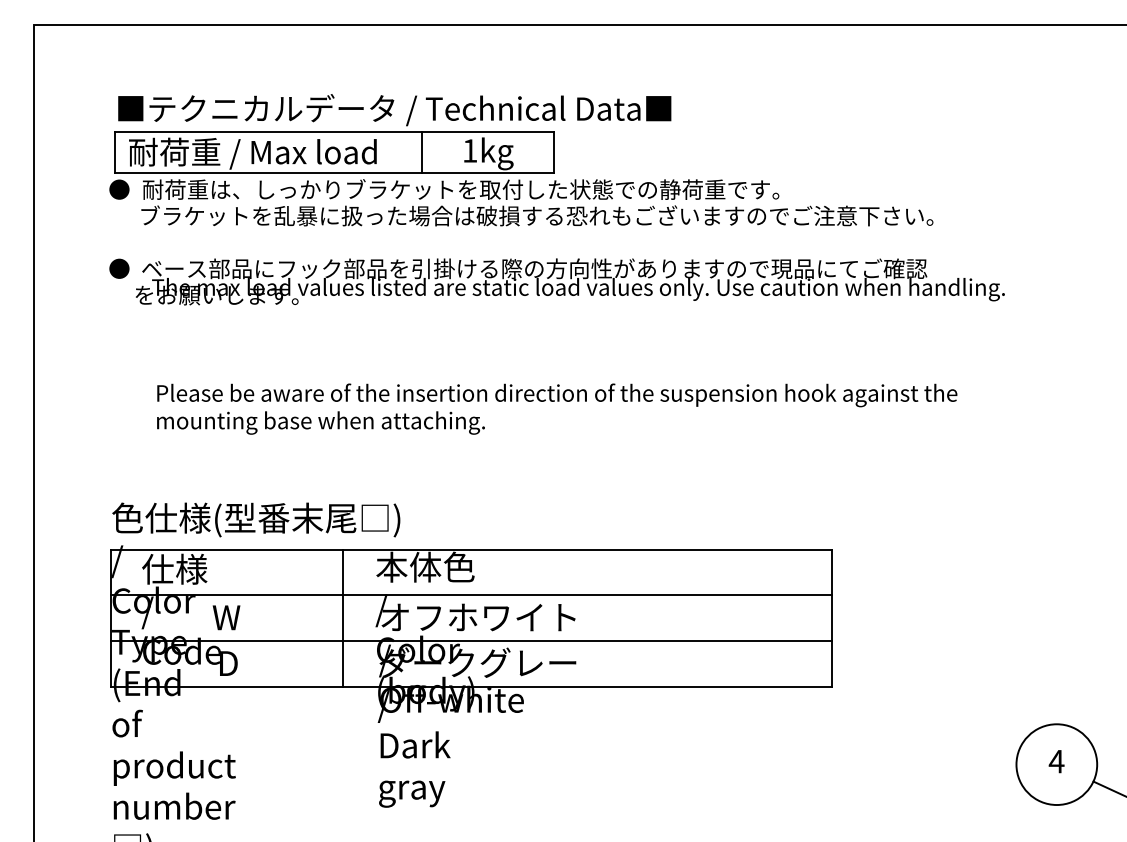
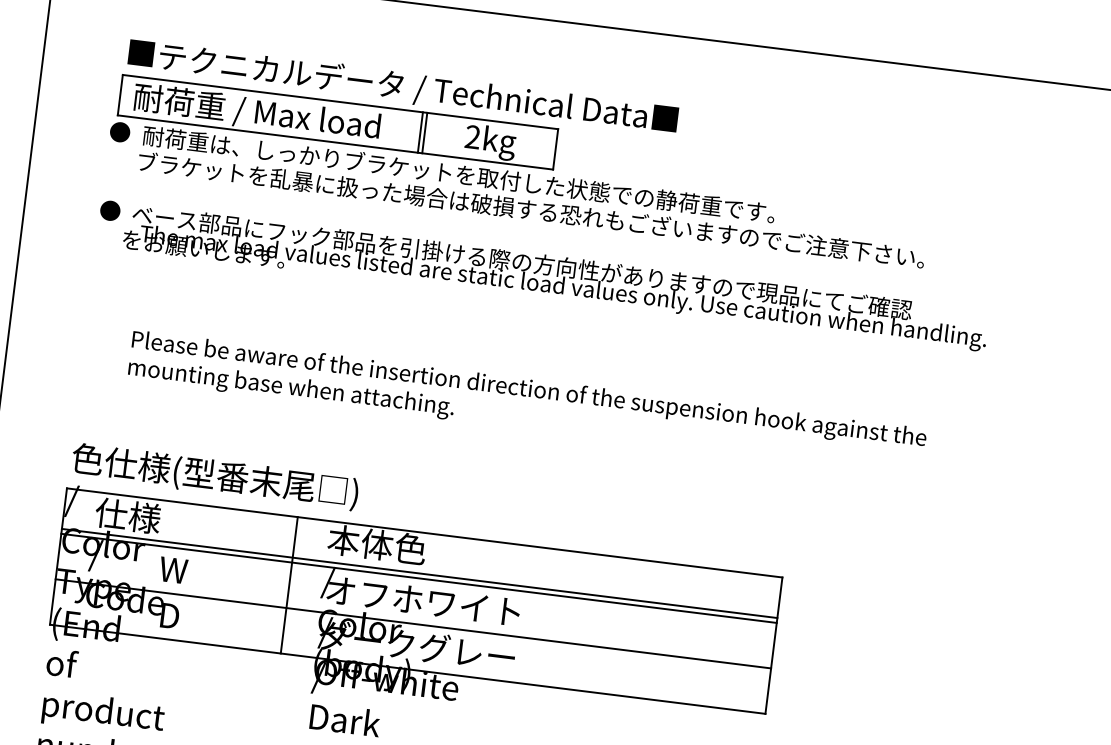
text: (469, 150) -> (472, 136), 1kg -> 2kg
line: (417, 152) -> (420, 132), added
line: (470, 590) -> (418, 573), added

